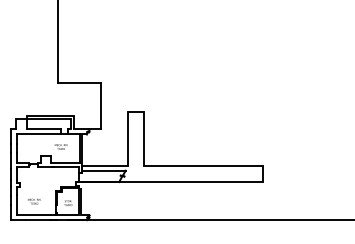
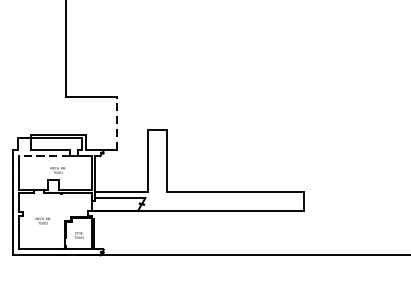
line: (100, 106) -> (116, 123), solid -> dashed
line: (38, 134) -> (44, 155), solid -> dashed
text: (60, 146) -> (57, 169), moved
text: (34, 201) -> (43, 220), moved

